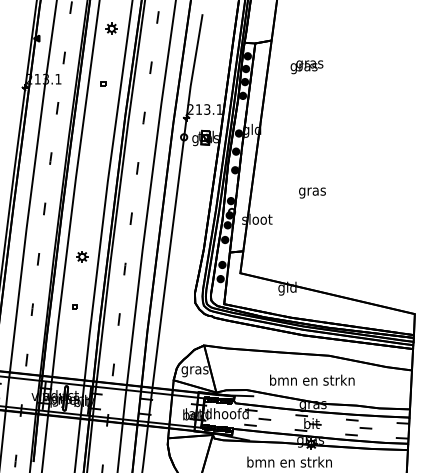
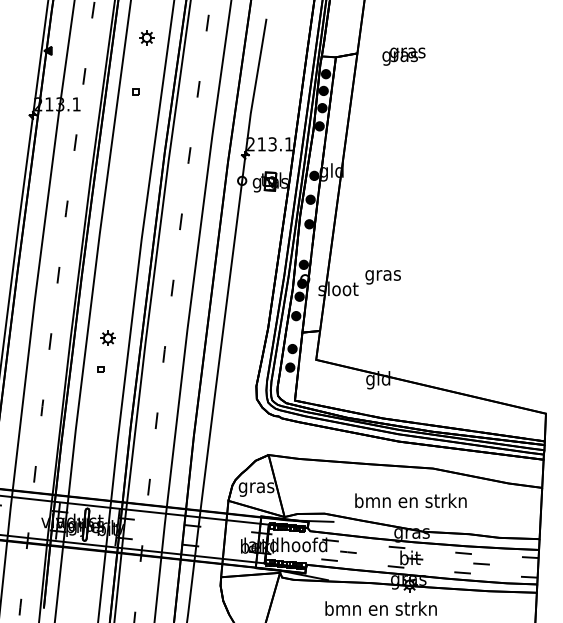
text: (306, 67) -> (403, 56), moved
part: (103, 83) -> (135, 91), moved
text: (311, 193) -> (382, 277), moved
part: (75, 307) -> (100, 369), moved

